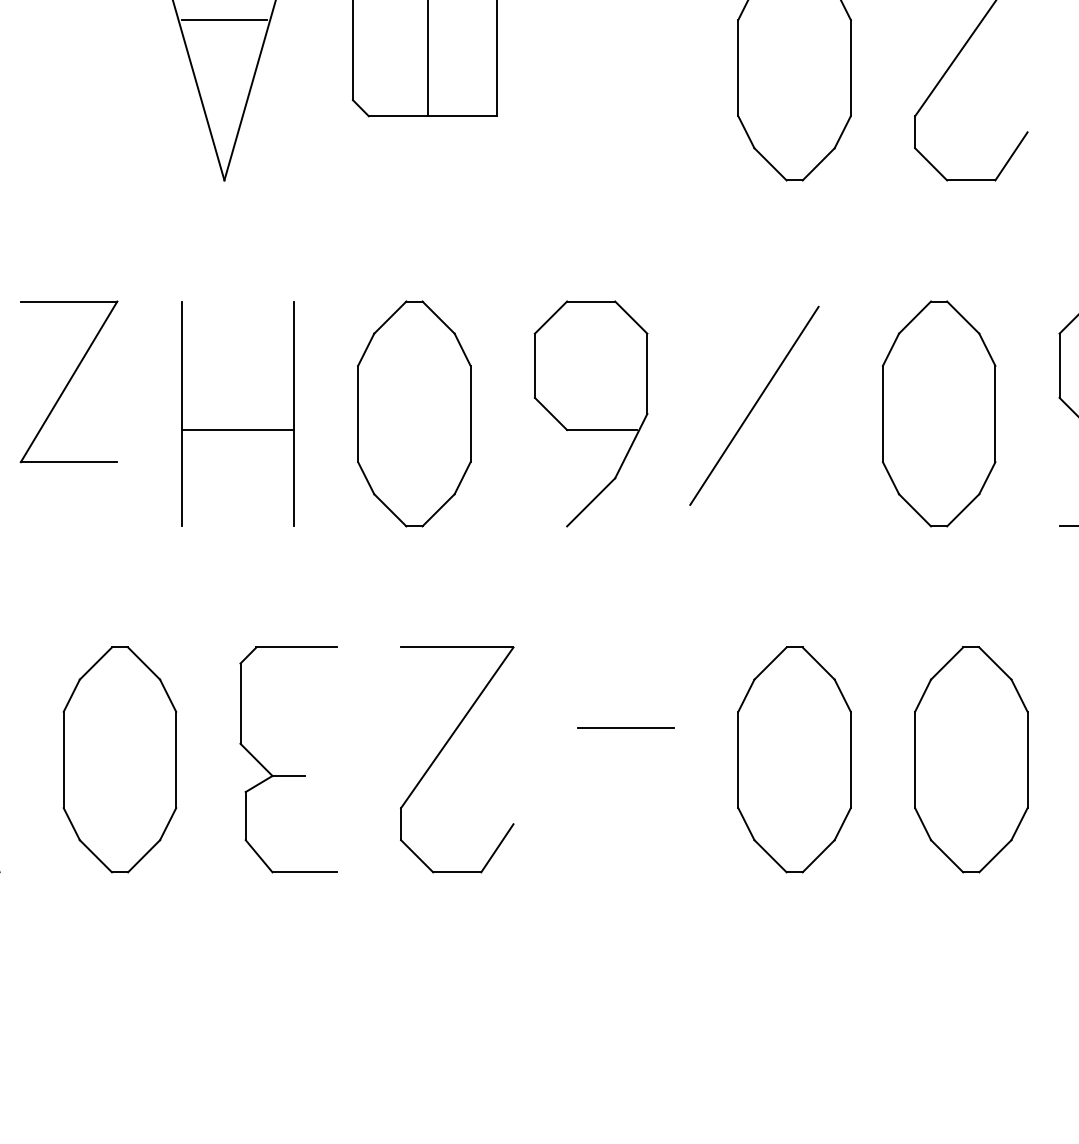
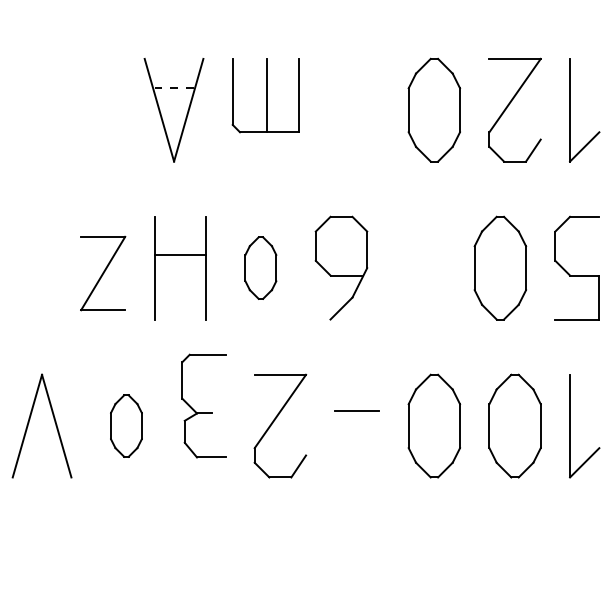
line: (225, 20) -> (174, 88), solid -> dashed
part: (69, 381) -> (103, 273), moved
line: (753, 405) -> (415, 264), removed
part: (413, 412) -> (260, 267), size x0.6
line: (236, 429) -> (179, 254), moved
part: (120, 758) -> (126, 425), size x0.6
part: (286, 773) -> (203, 412), moved

